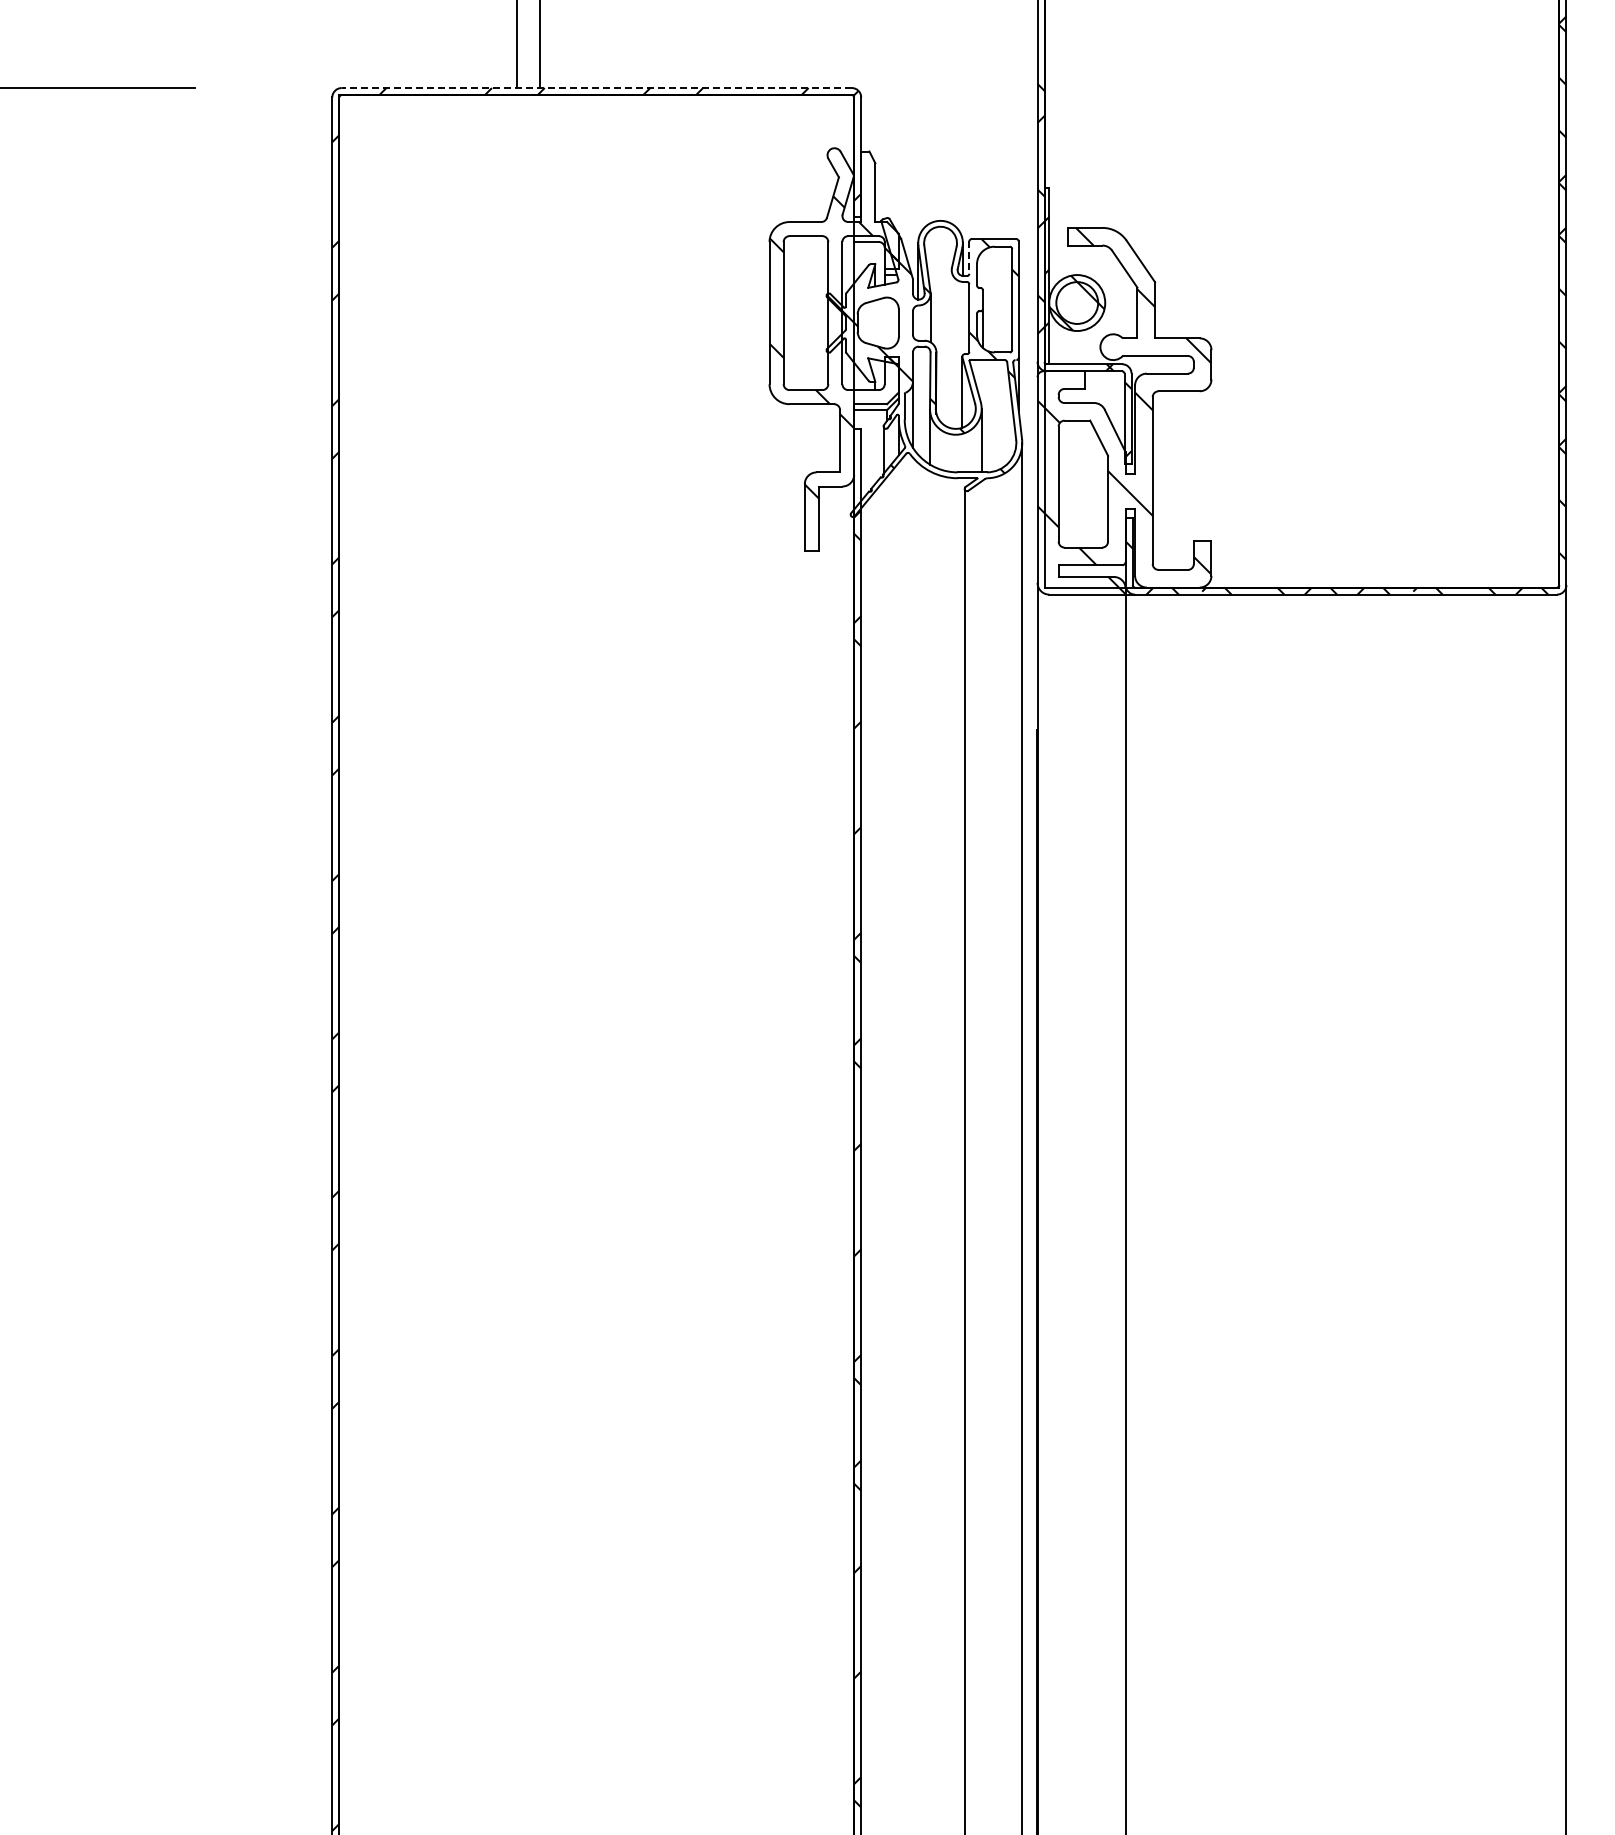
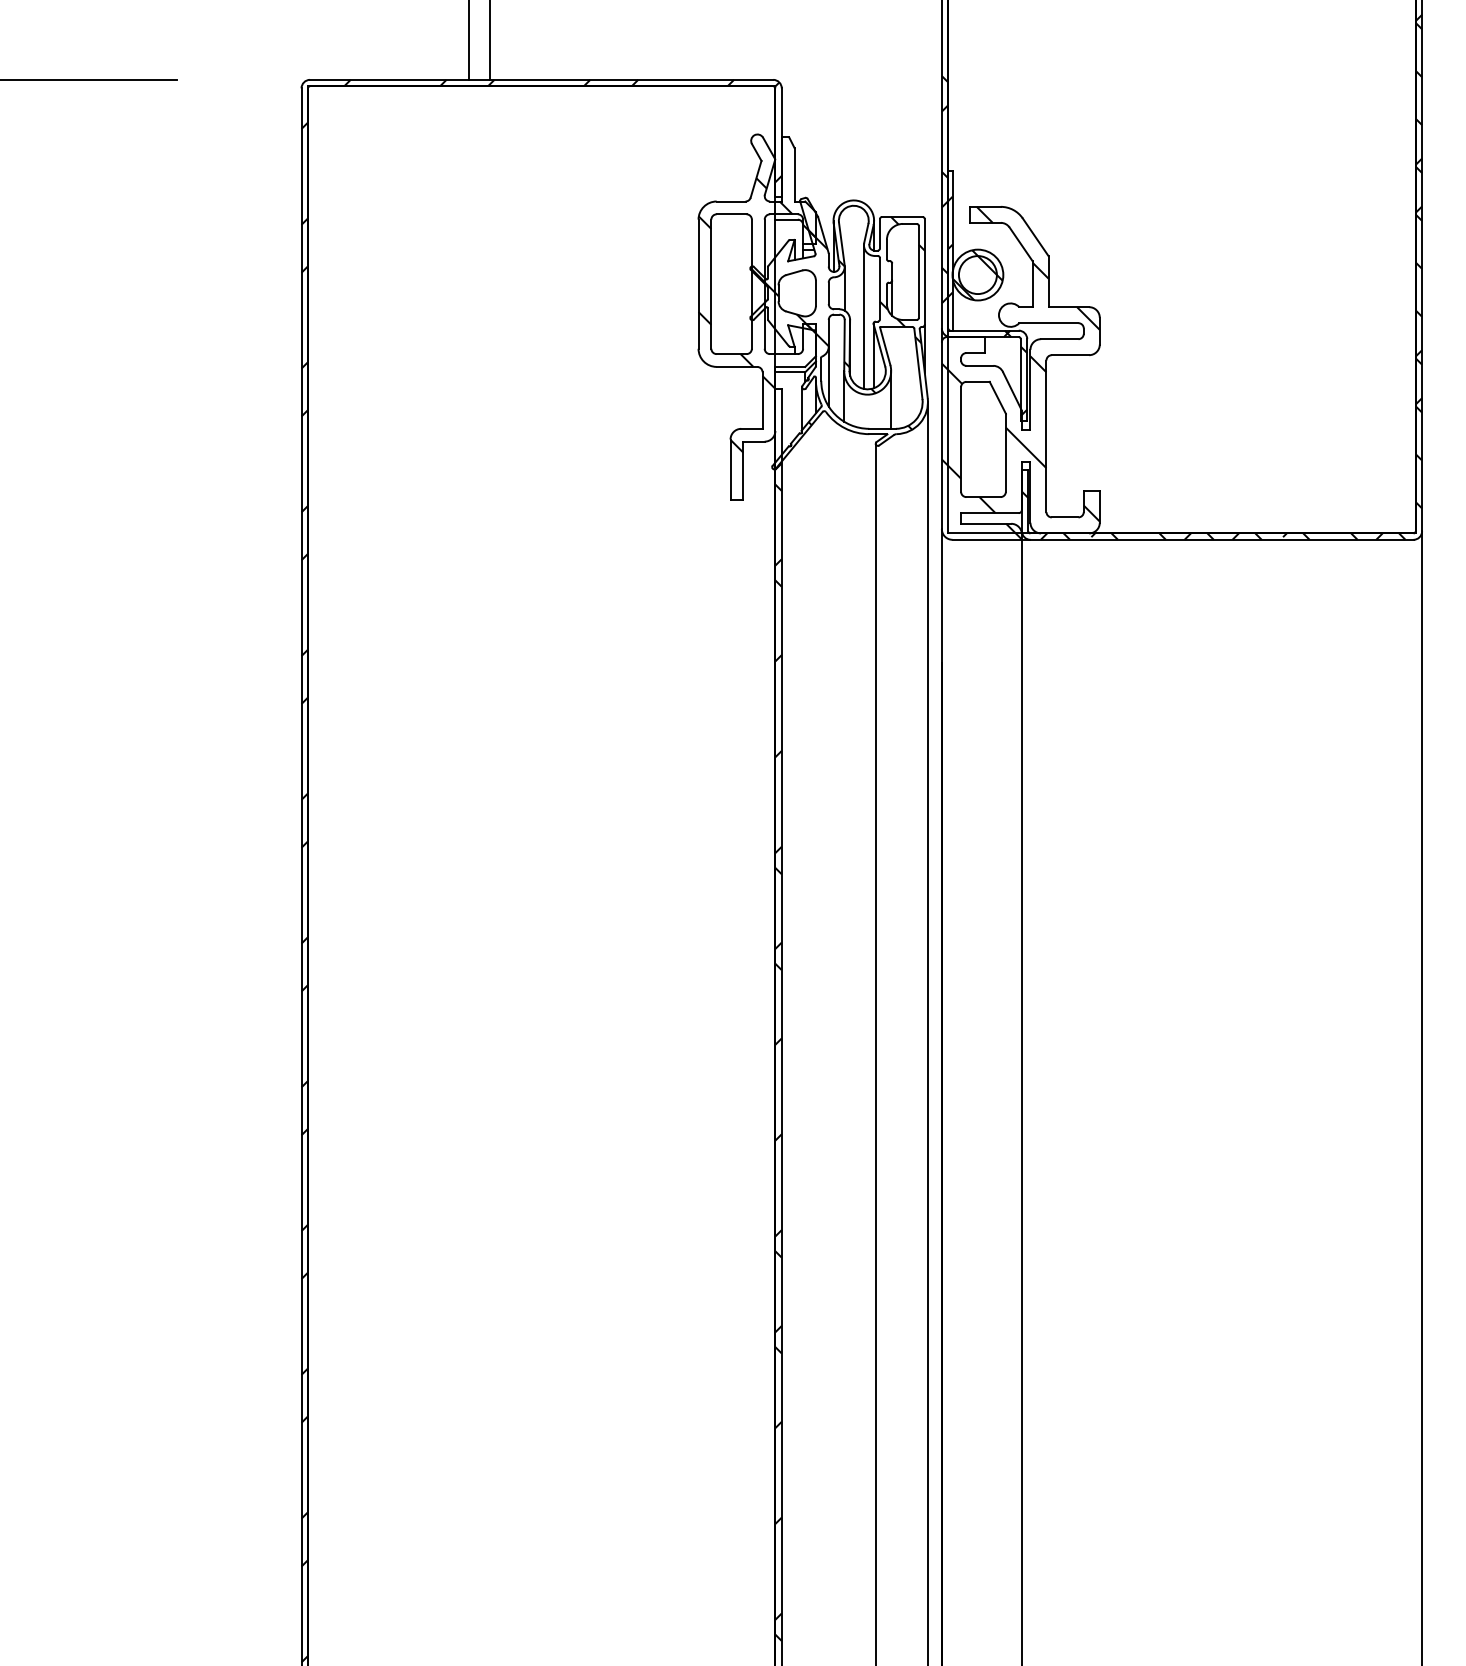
line: (596, 88) -> (541, 80), dashed -> solid
line: (969, 258) -> (880, 234), dashed -> solid
line: (951, 349) -> (863, 317), added

